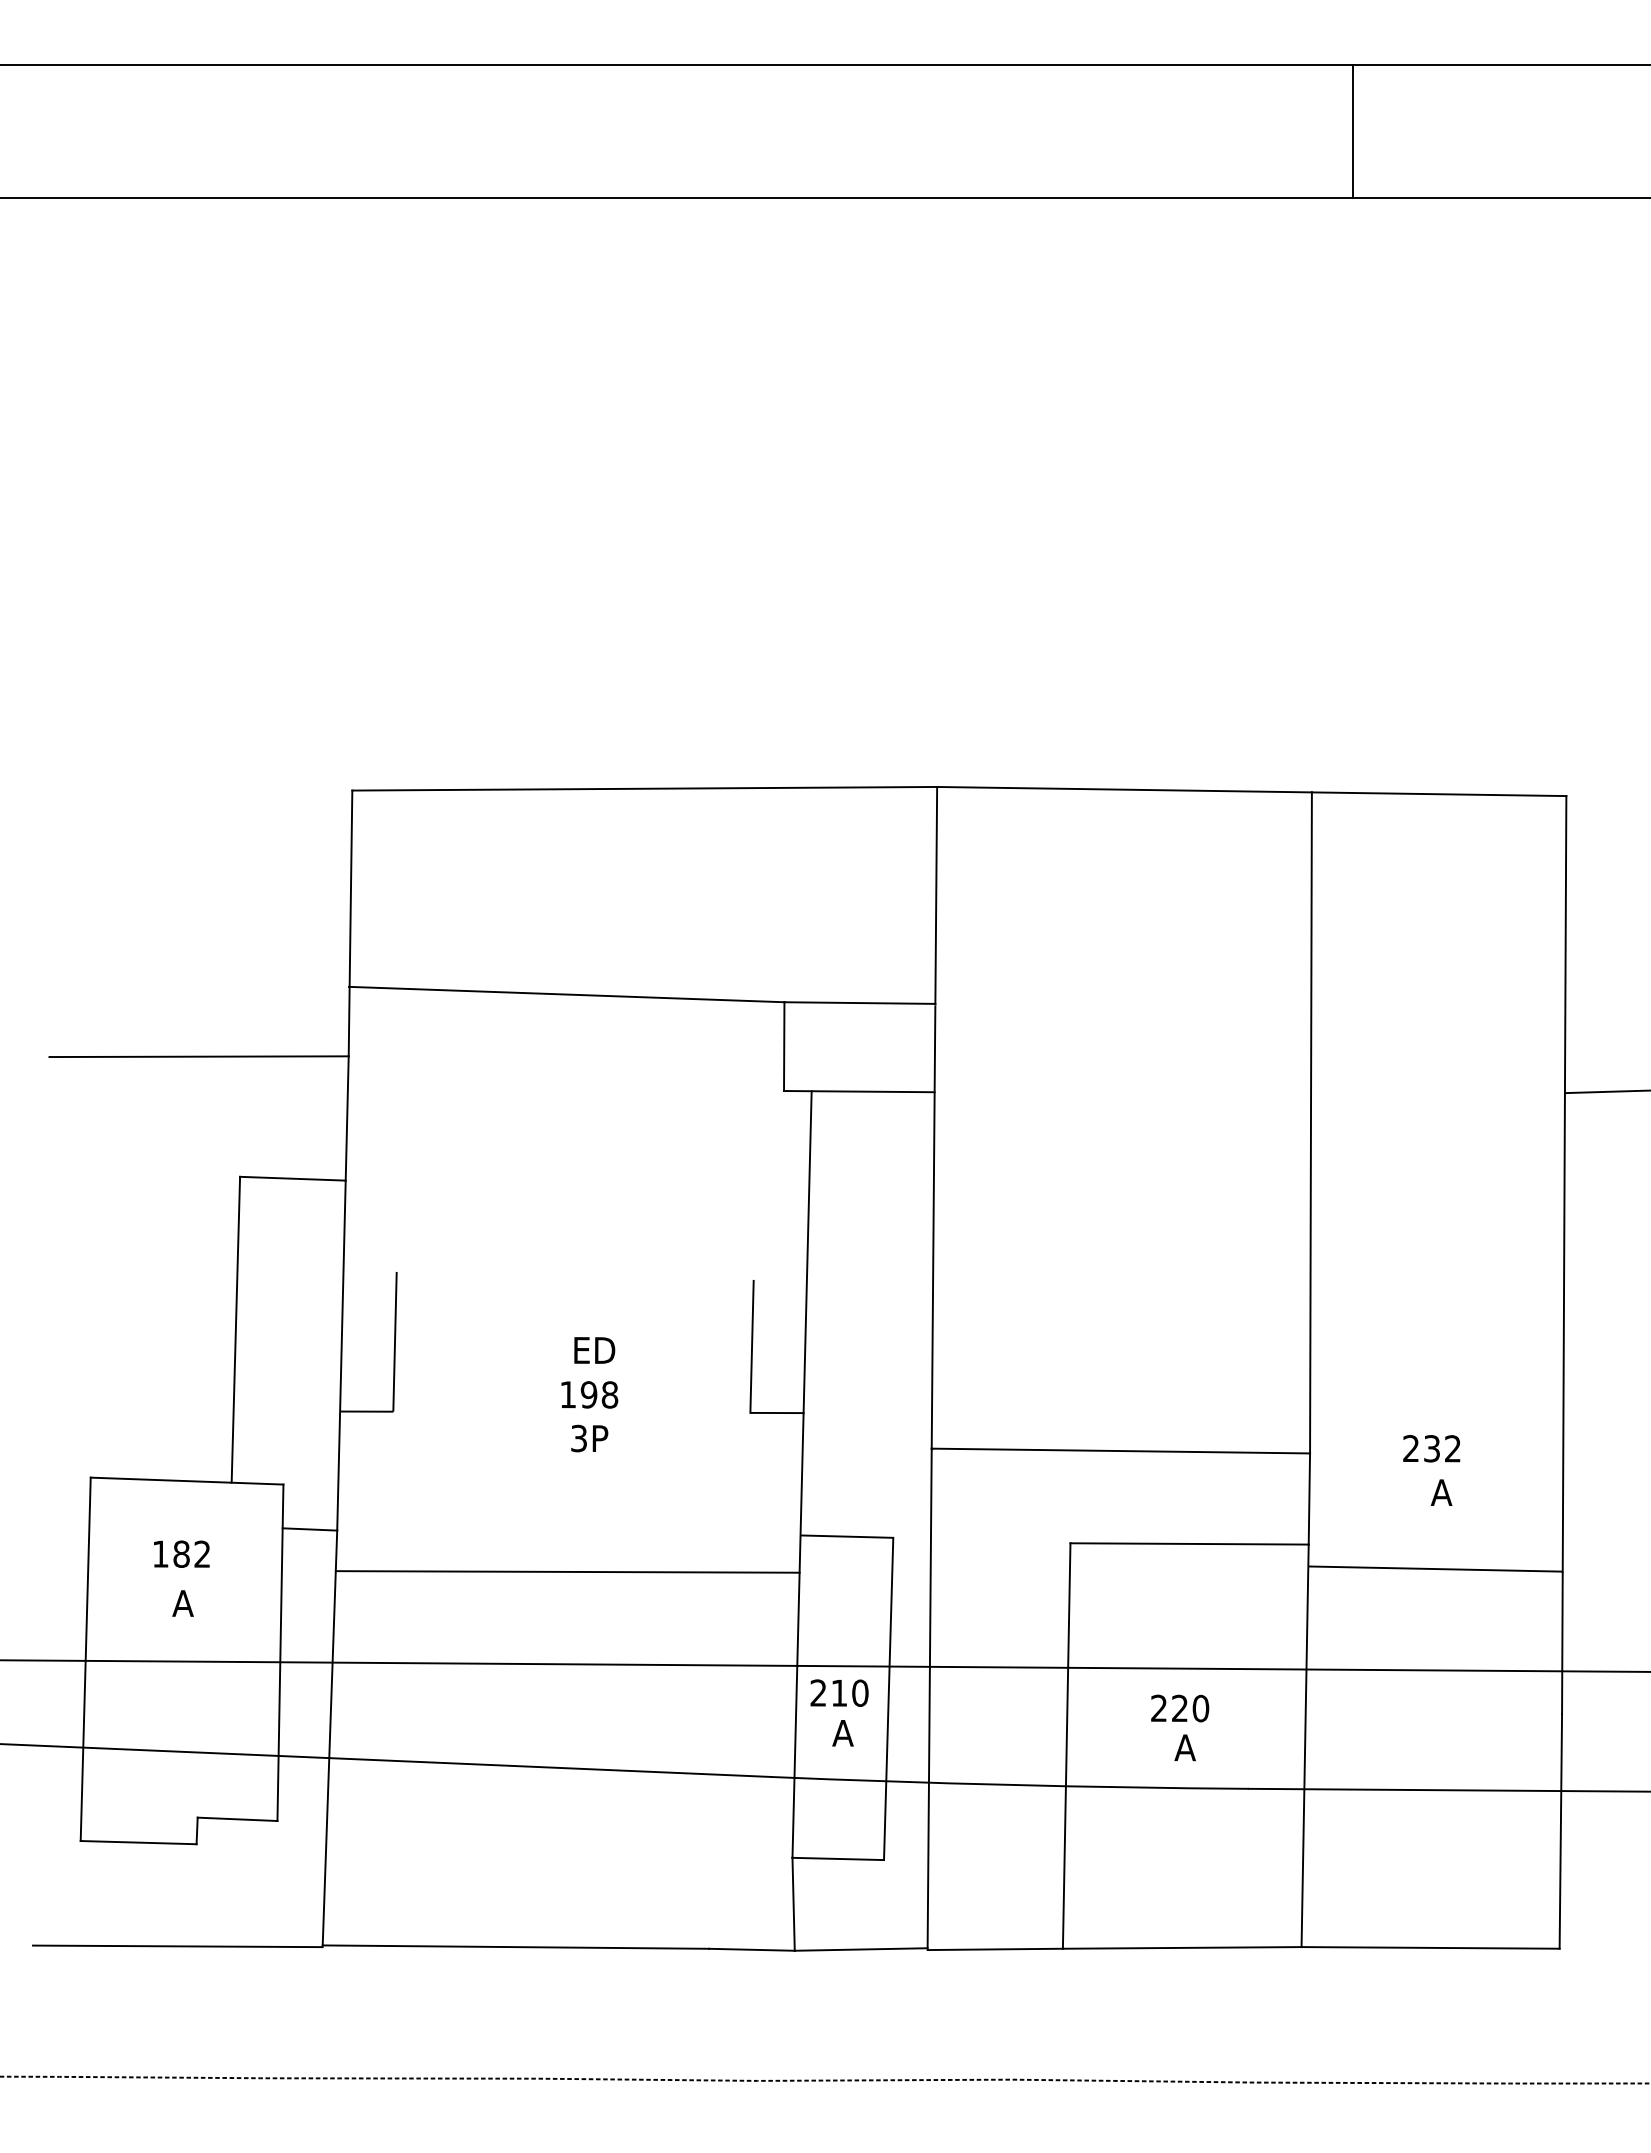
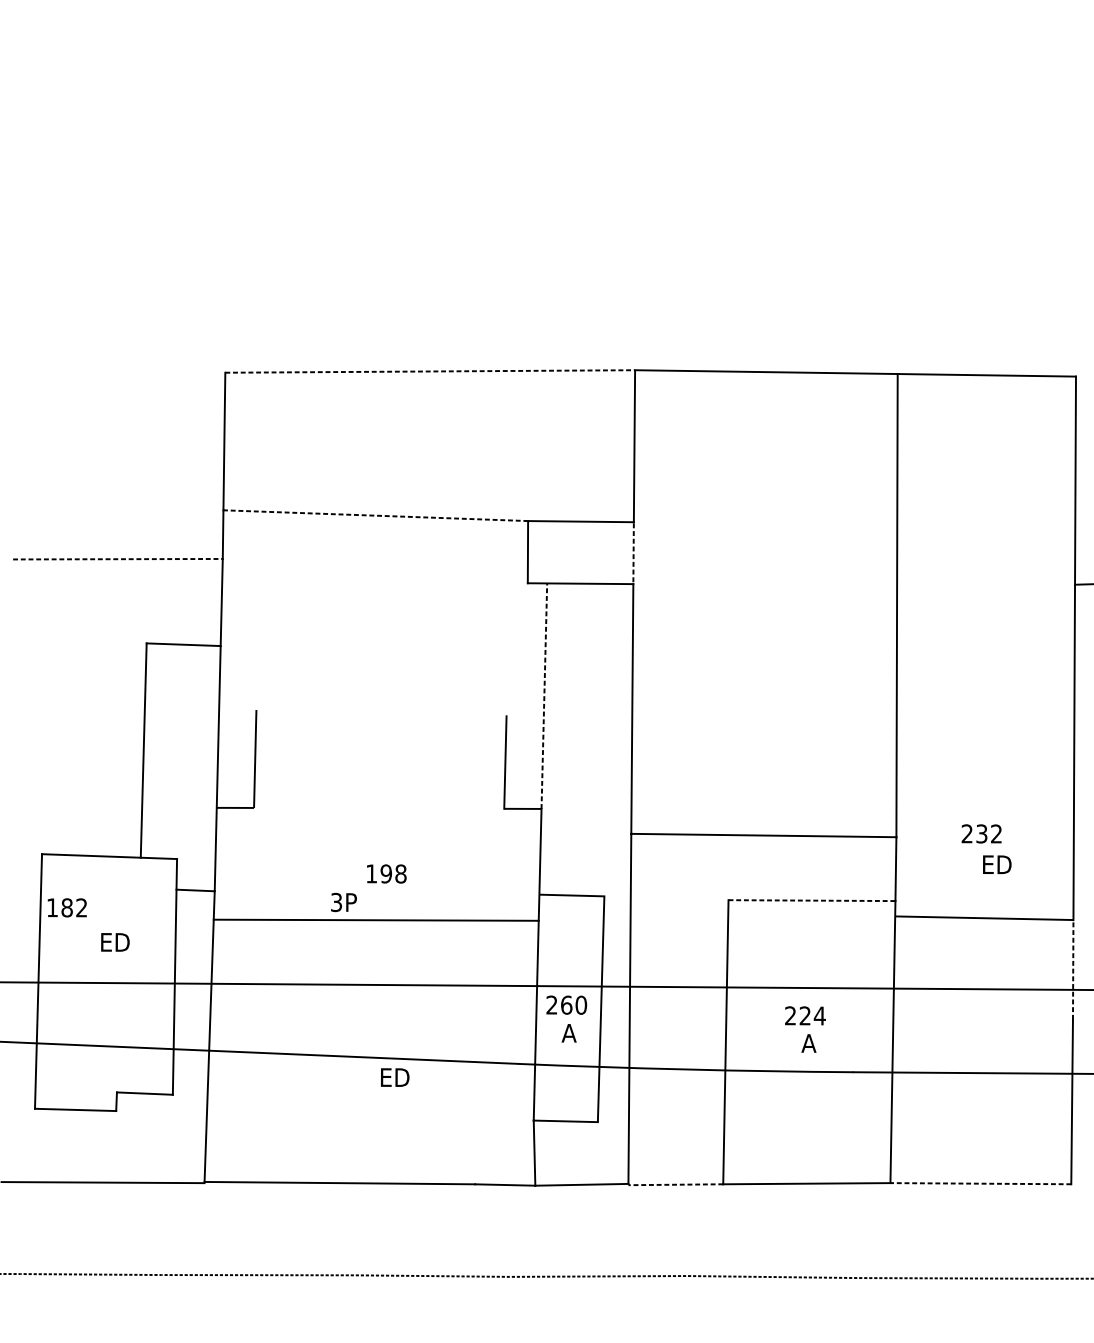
line: (645, 788) -> (430, 371), solid -> dashed
line: (566, 994) -> (375, 515), solid -> dashed
line: (935, 1048) -> (633, 553), solid -> dashed
line: (199, 1056) -> (118, 559), solid -> dashed
line: (807, 1252) -> (544, 696), solid -> dashed
text: (594, 1350) -> (395, 1077), moved
text: (589, 1394) -> (386, 873), moved
text: (589, 1438) -> (343, 902), moved
text: (1452, 1492) -> (996, 864), A -> ED
line: (1190, 1543) -> (812, 900), solid -> dashed
text: (181, 1553) -> (67, 907), moved
text: (193, 1603) -> (114, 942), A -> ED
line: (1562, 1643) -> (1073, 970), solid -> dashed
text: (839, 1692) -> (566, 1004), 210 -> 260
text: (1200, 1708) -> (819, 1015), 220 -> 224
line: (1430, 1947) -> (980, 1183), solid -> dashed
line: (995, 1949) -> (675, 1184), solid -> dashed

